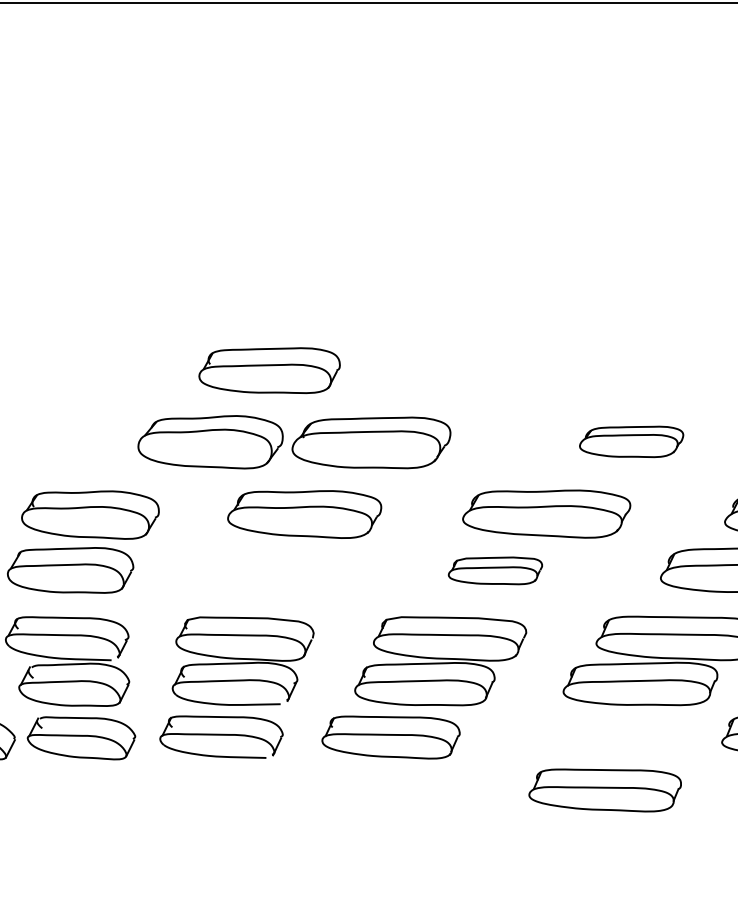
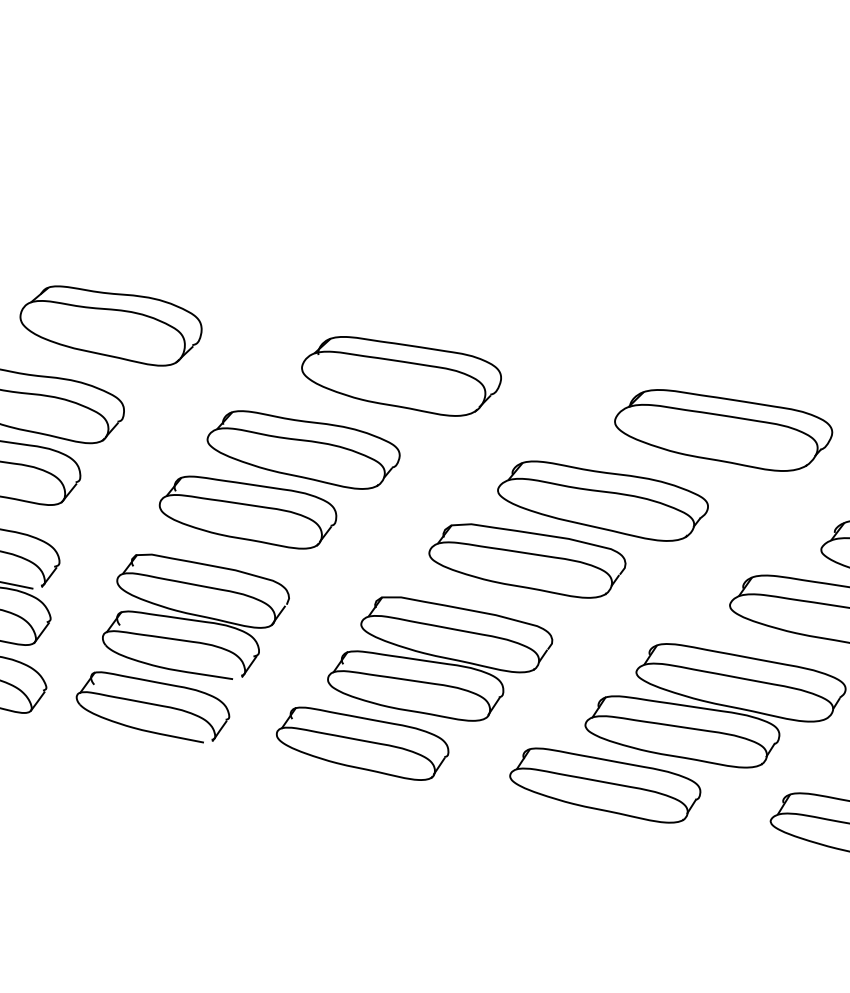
part: (269, 370) -> (247, 511), moved
part: (631, 441) -> (723, 429), size x1.67
part: (210, 442) -> (110, 324), moved
part: (495, 570) -> (527, 559), size x1.67
part: (604, 790) -> (604, 785), moved

